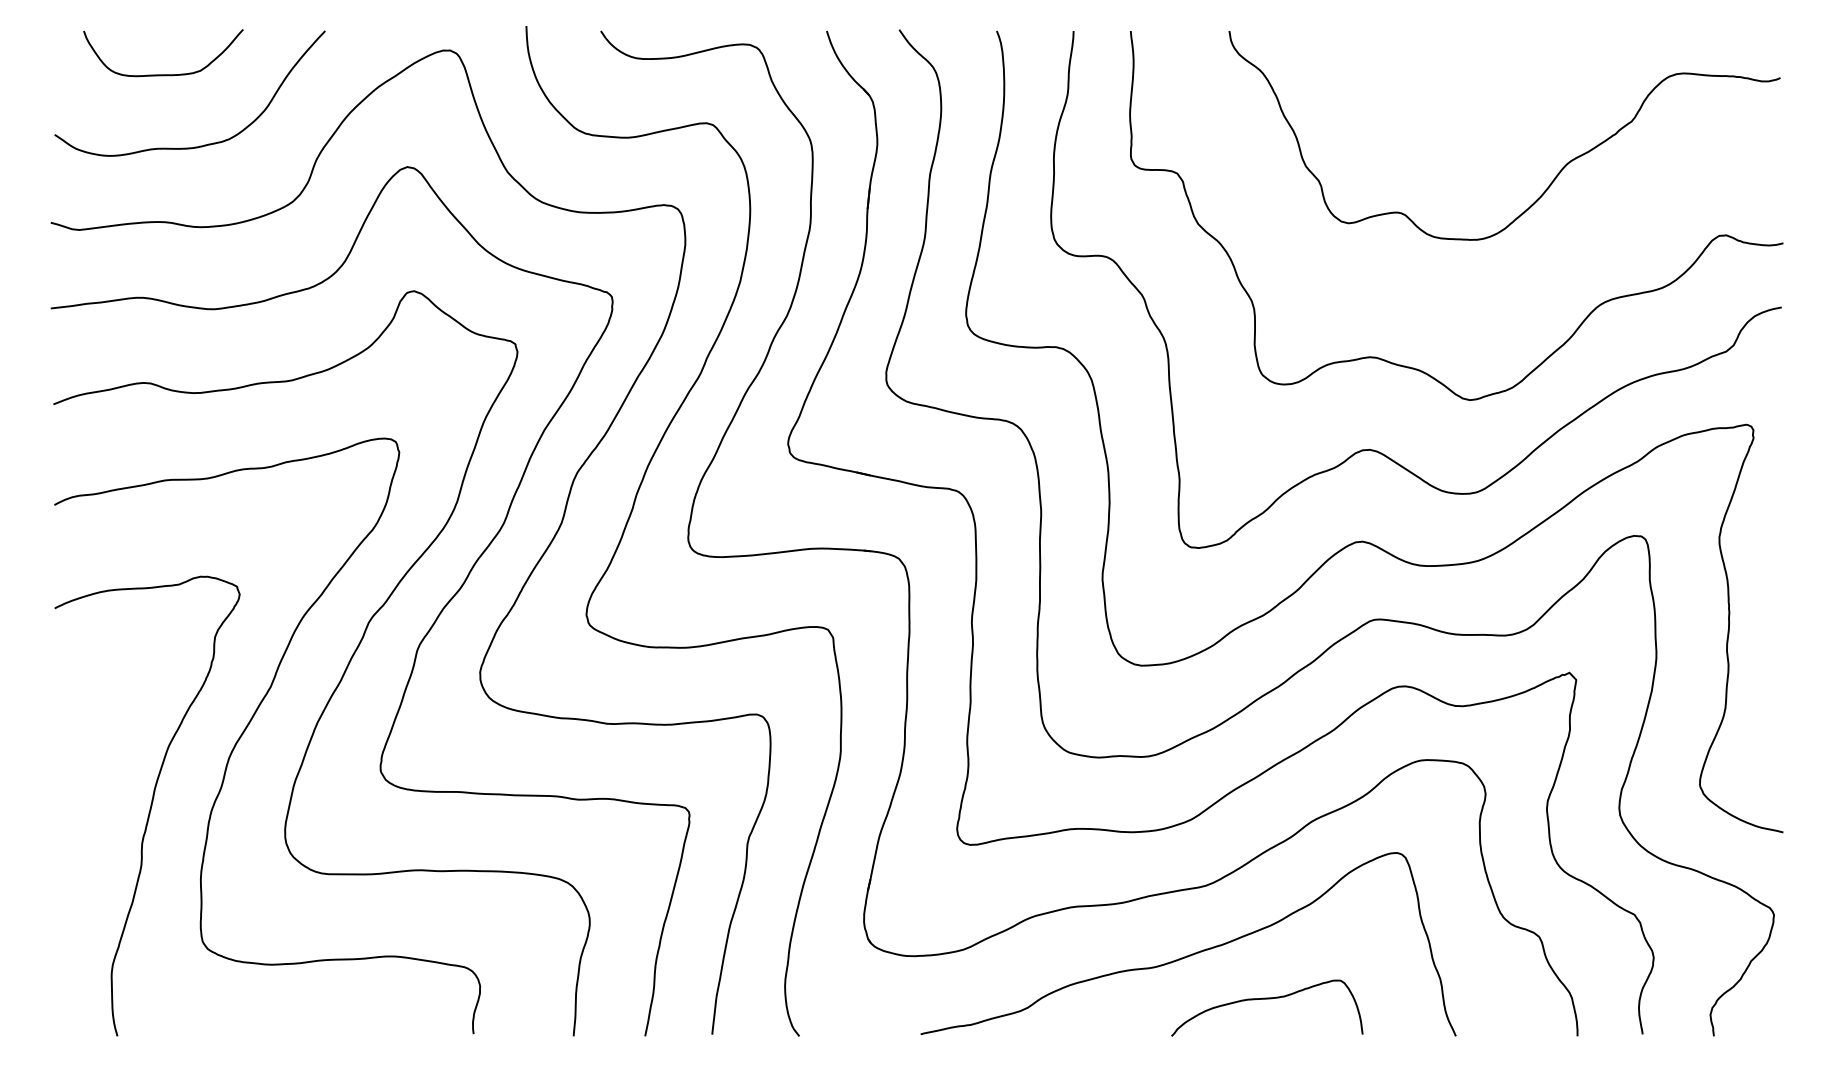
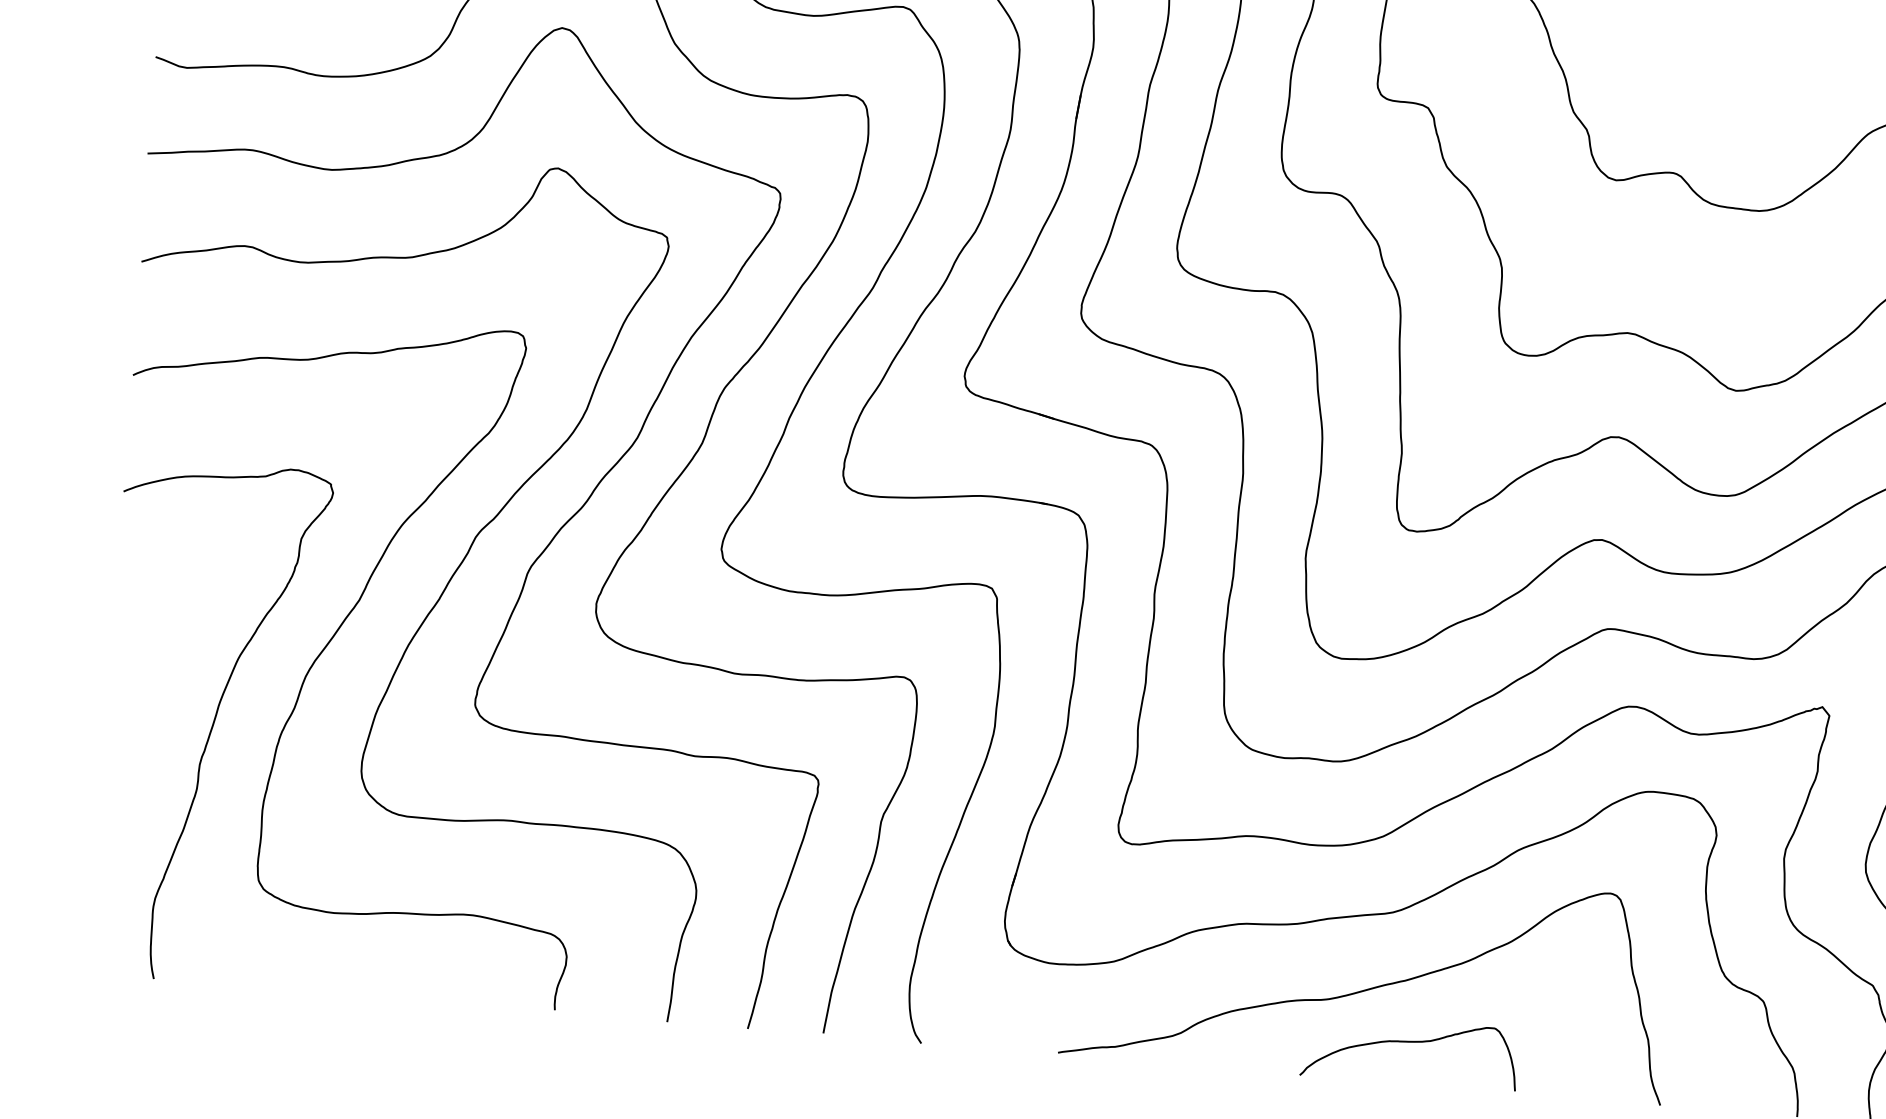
curve: (1267, 999) -> (1411, 1042), moved

